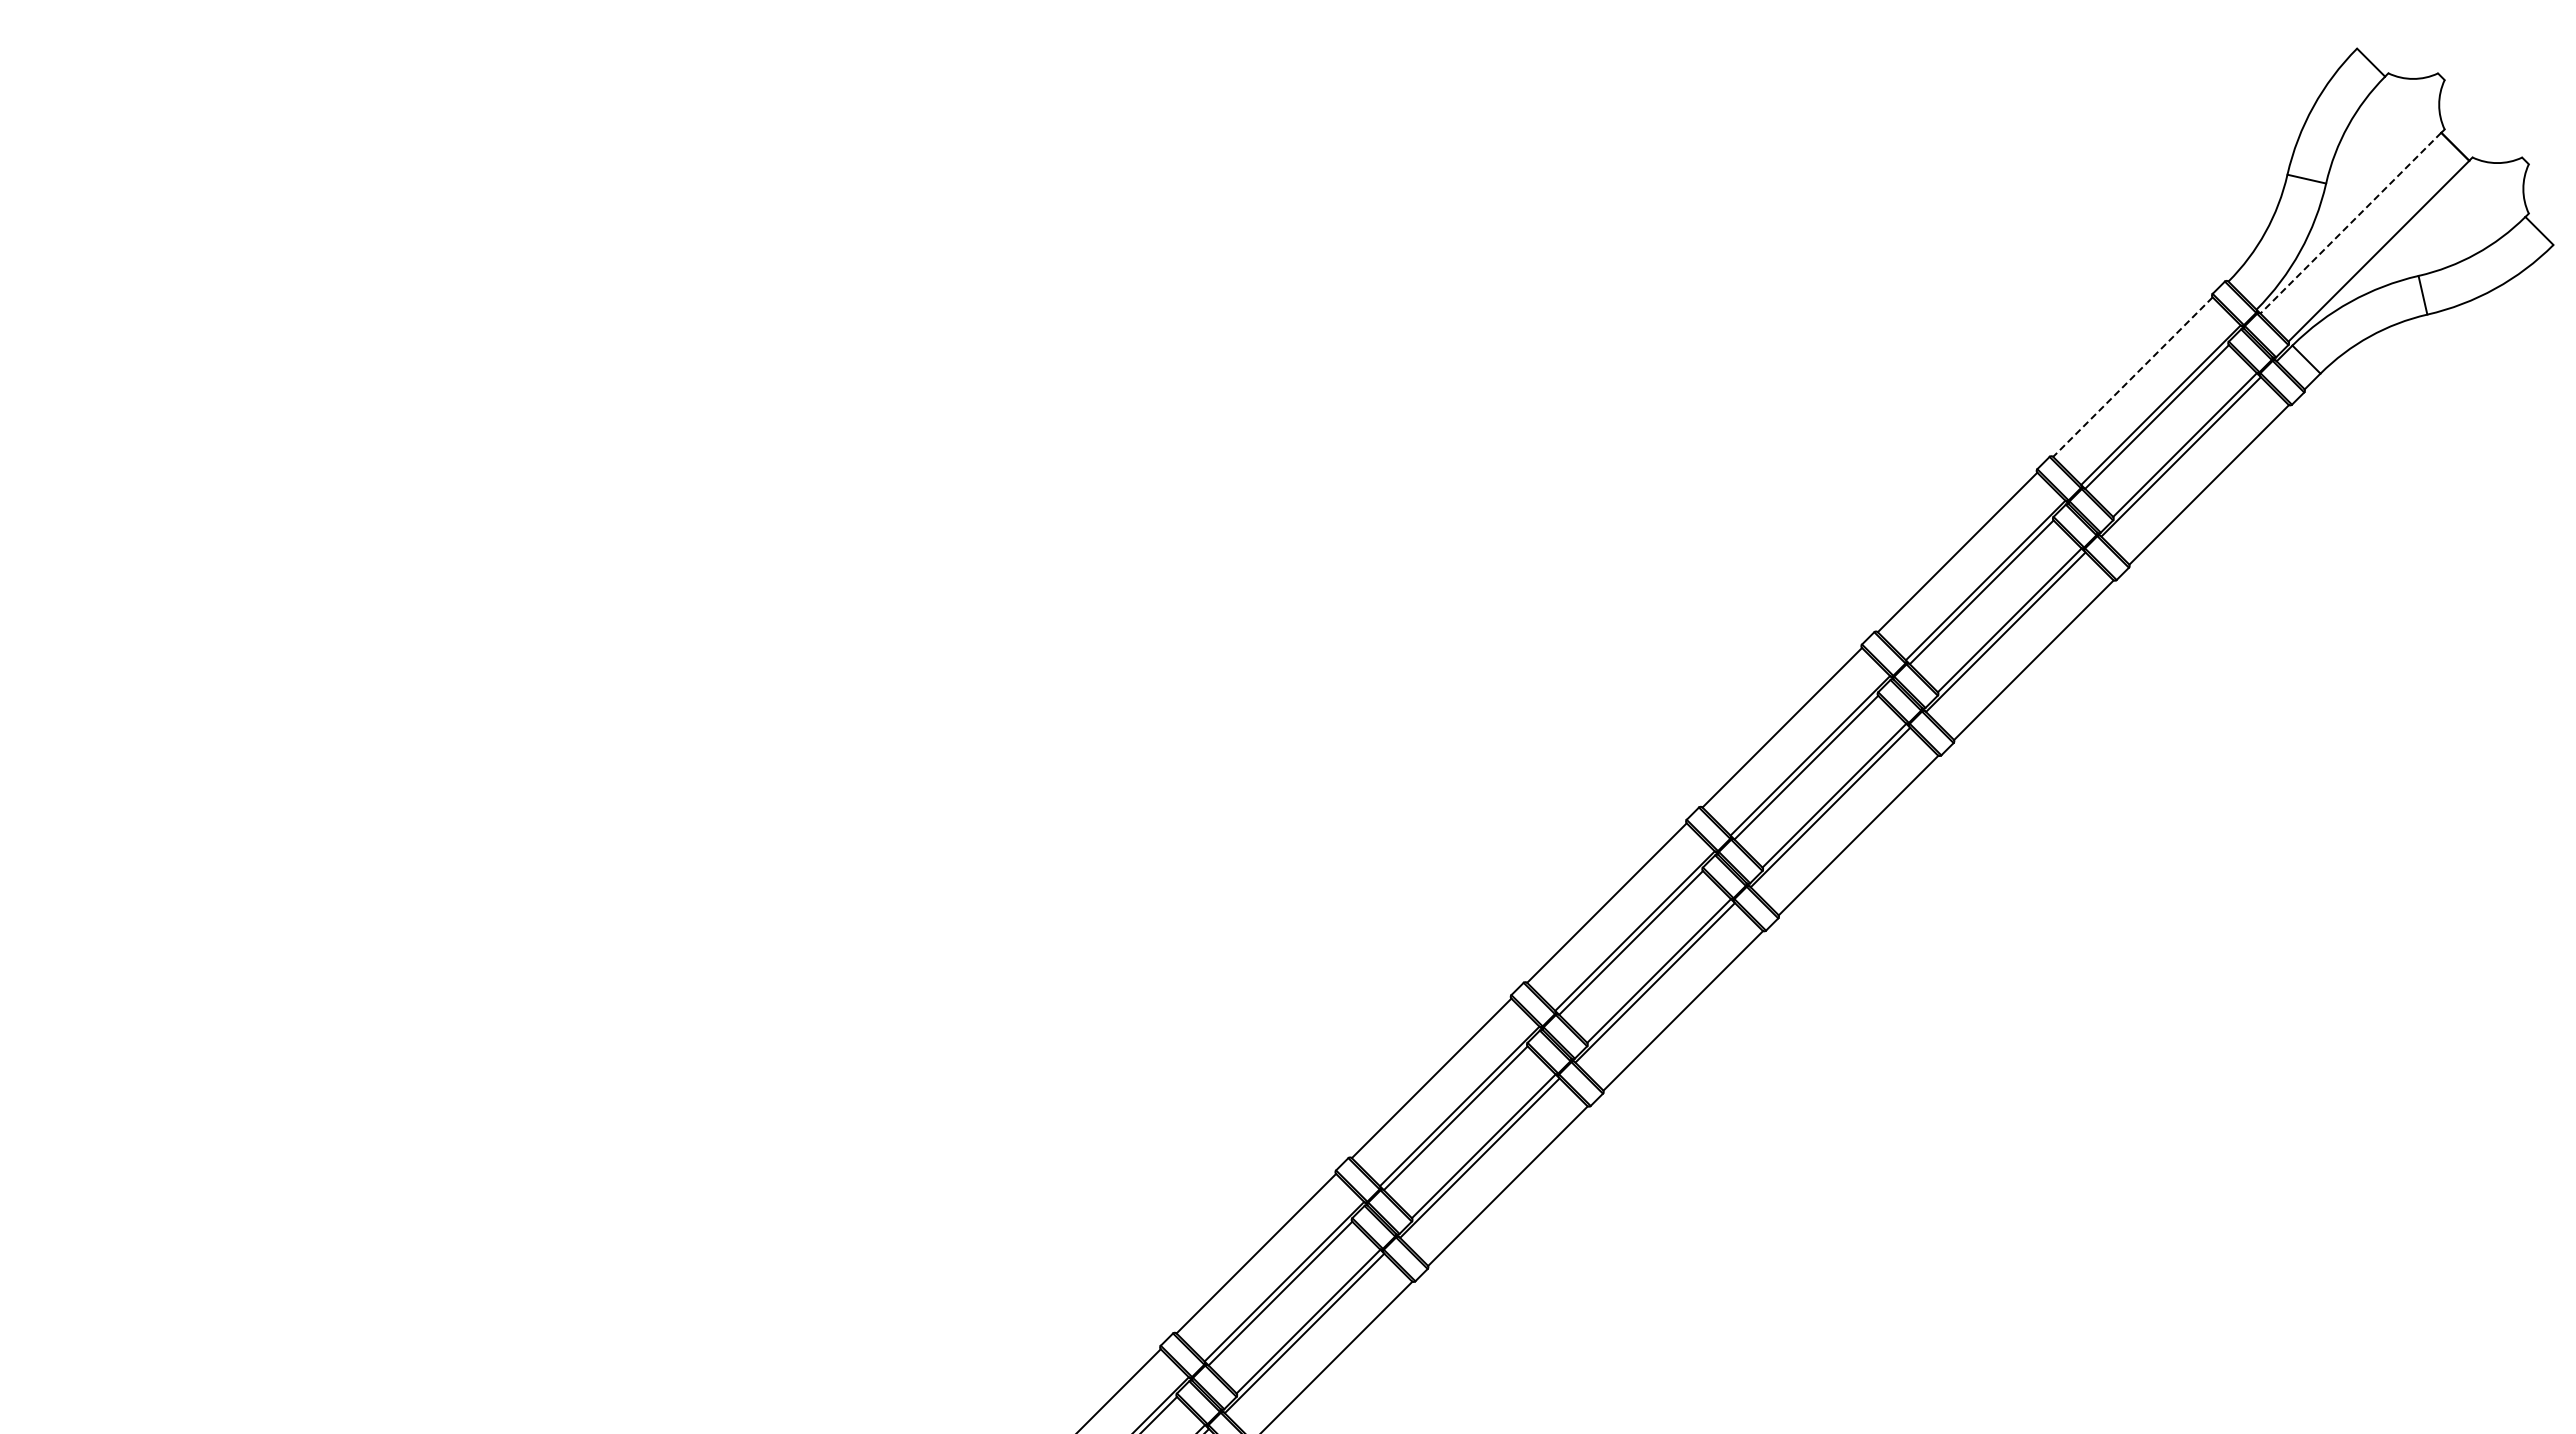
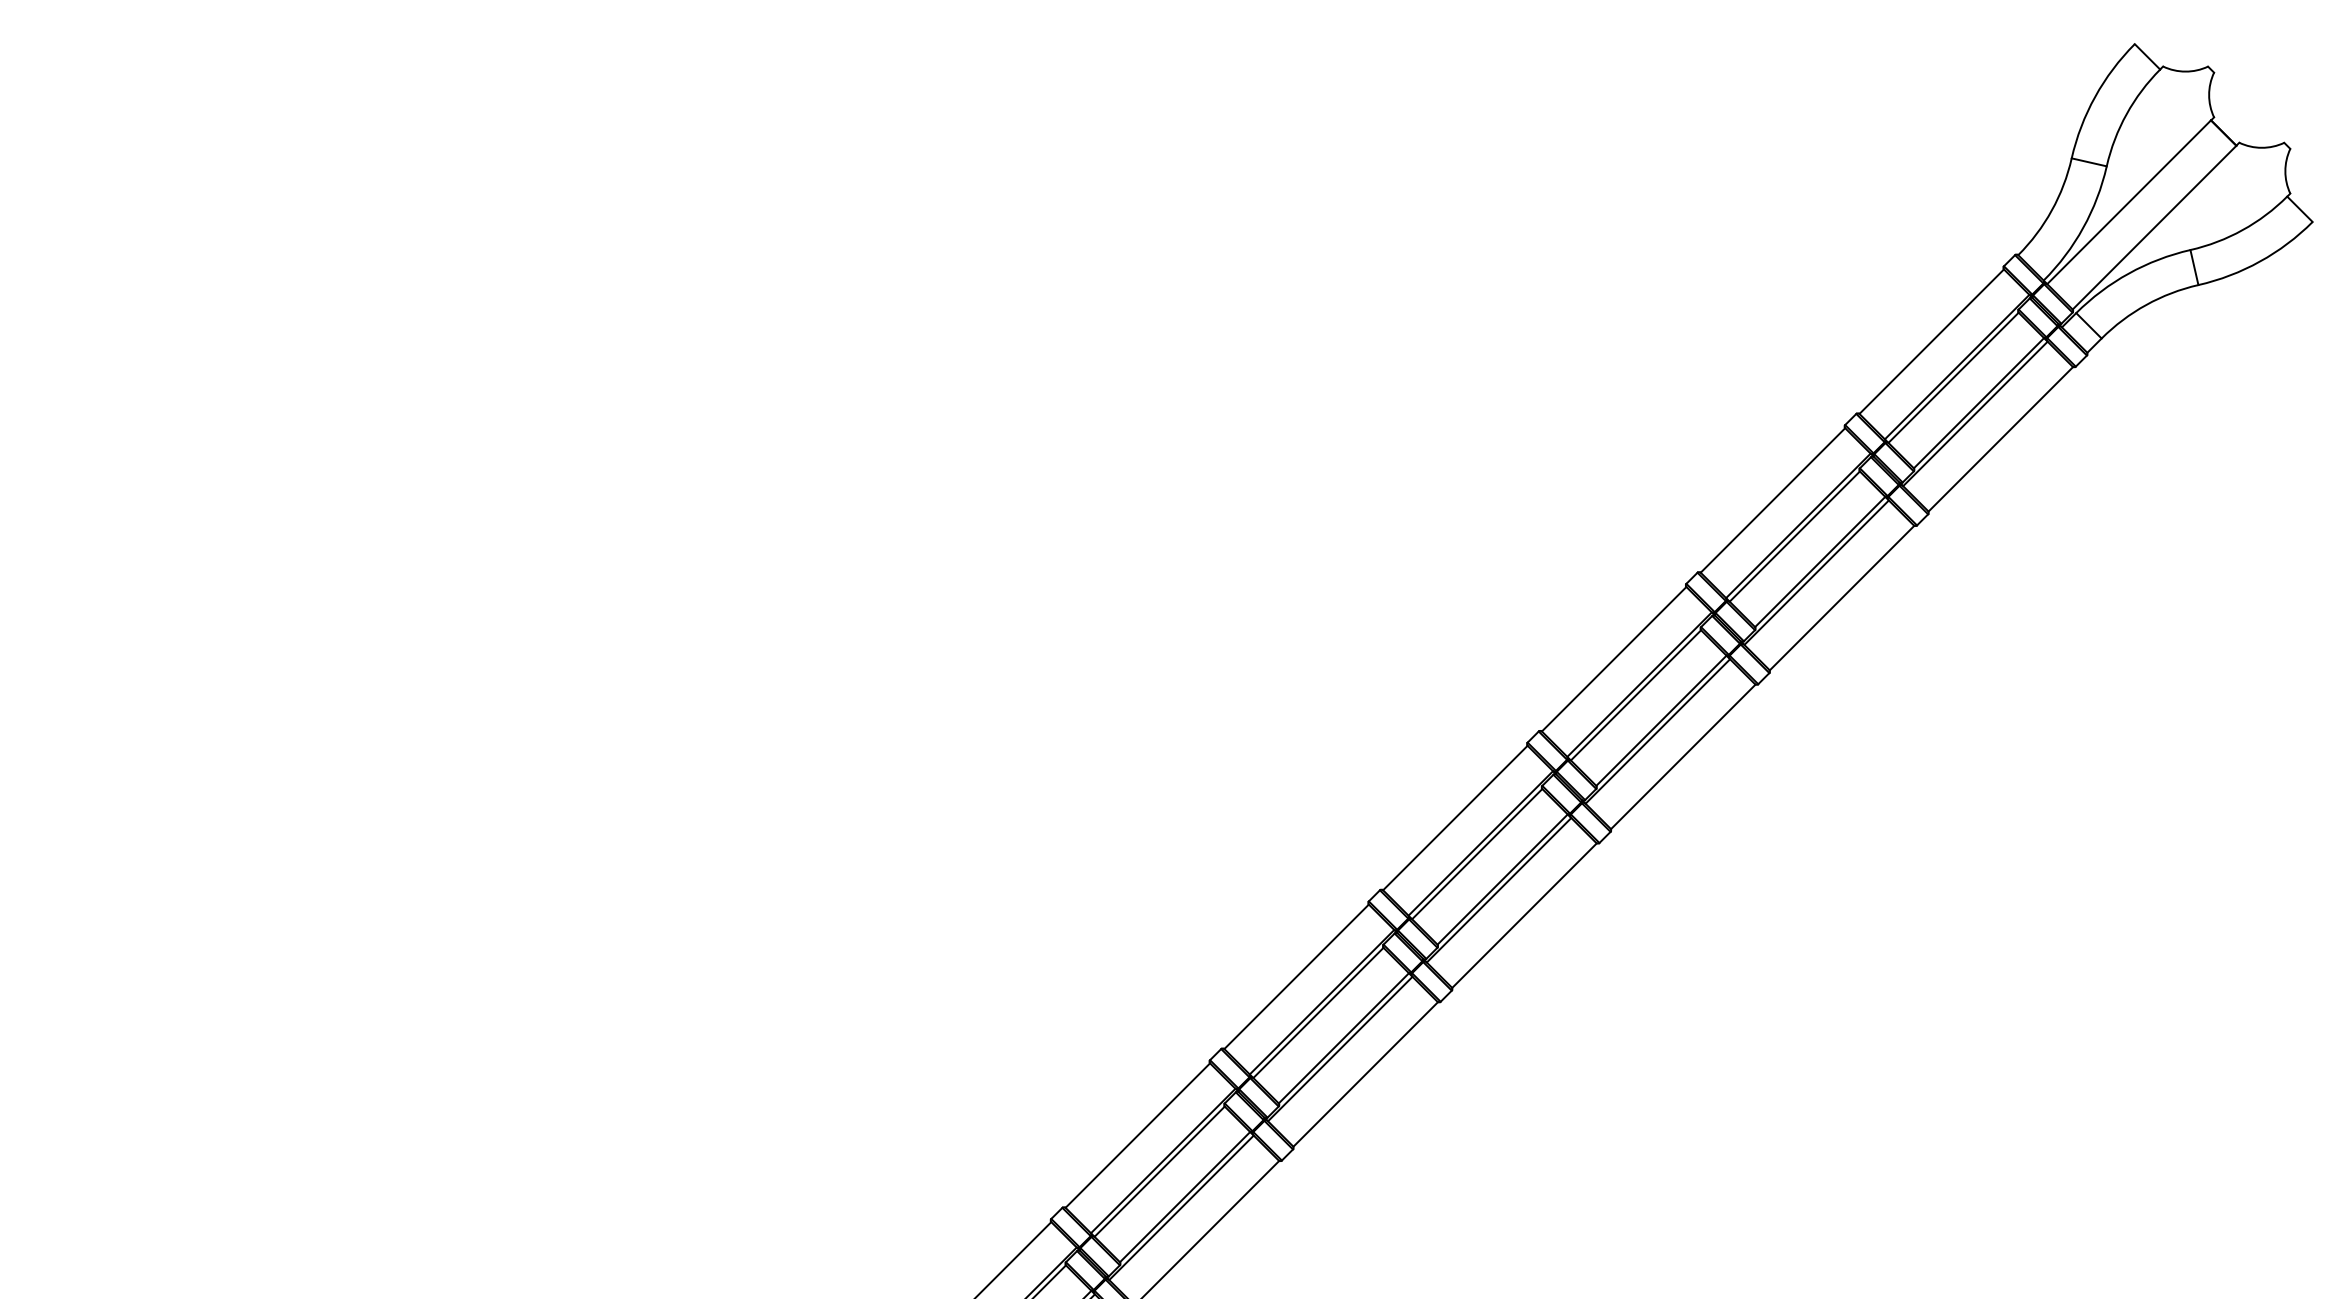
line: (2350, 223) -> (2128, 202), dashed -> solid
line: (2132, 377) -> (1931, 342), dashed -> solid

